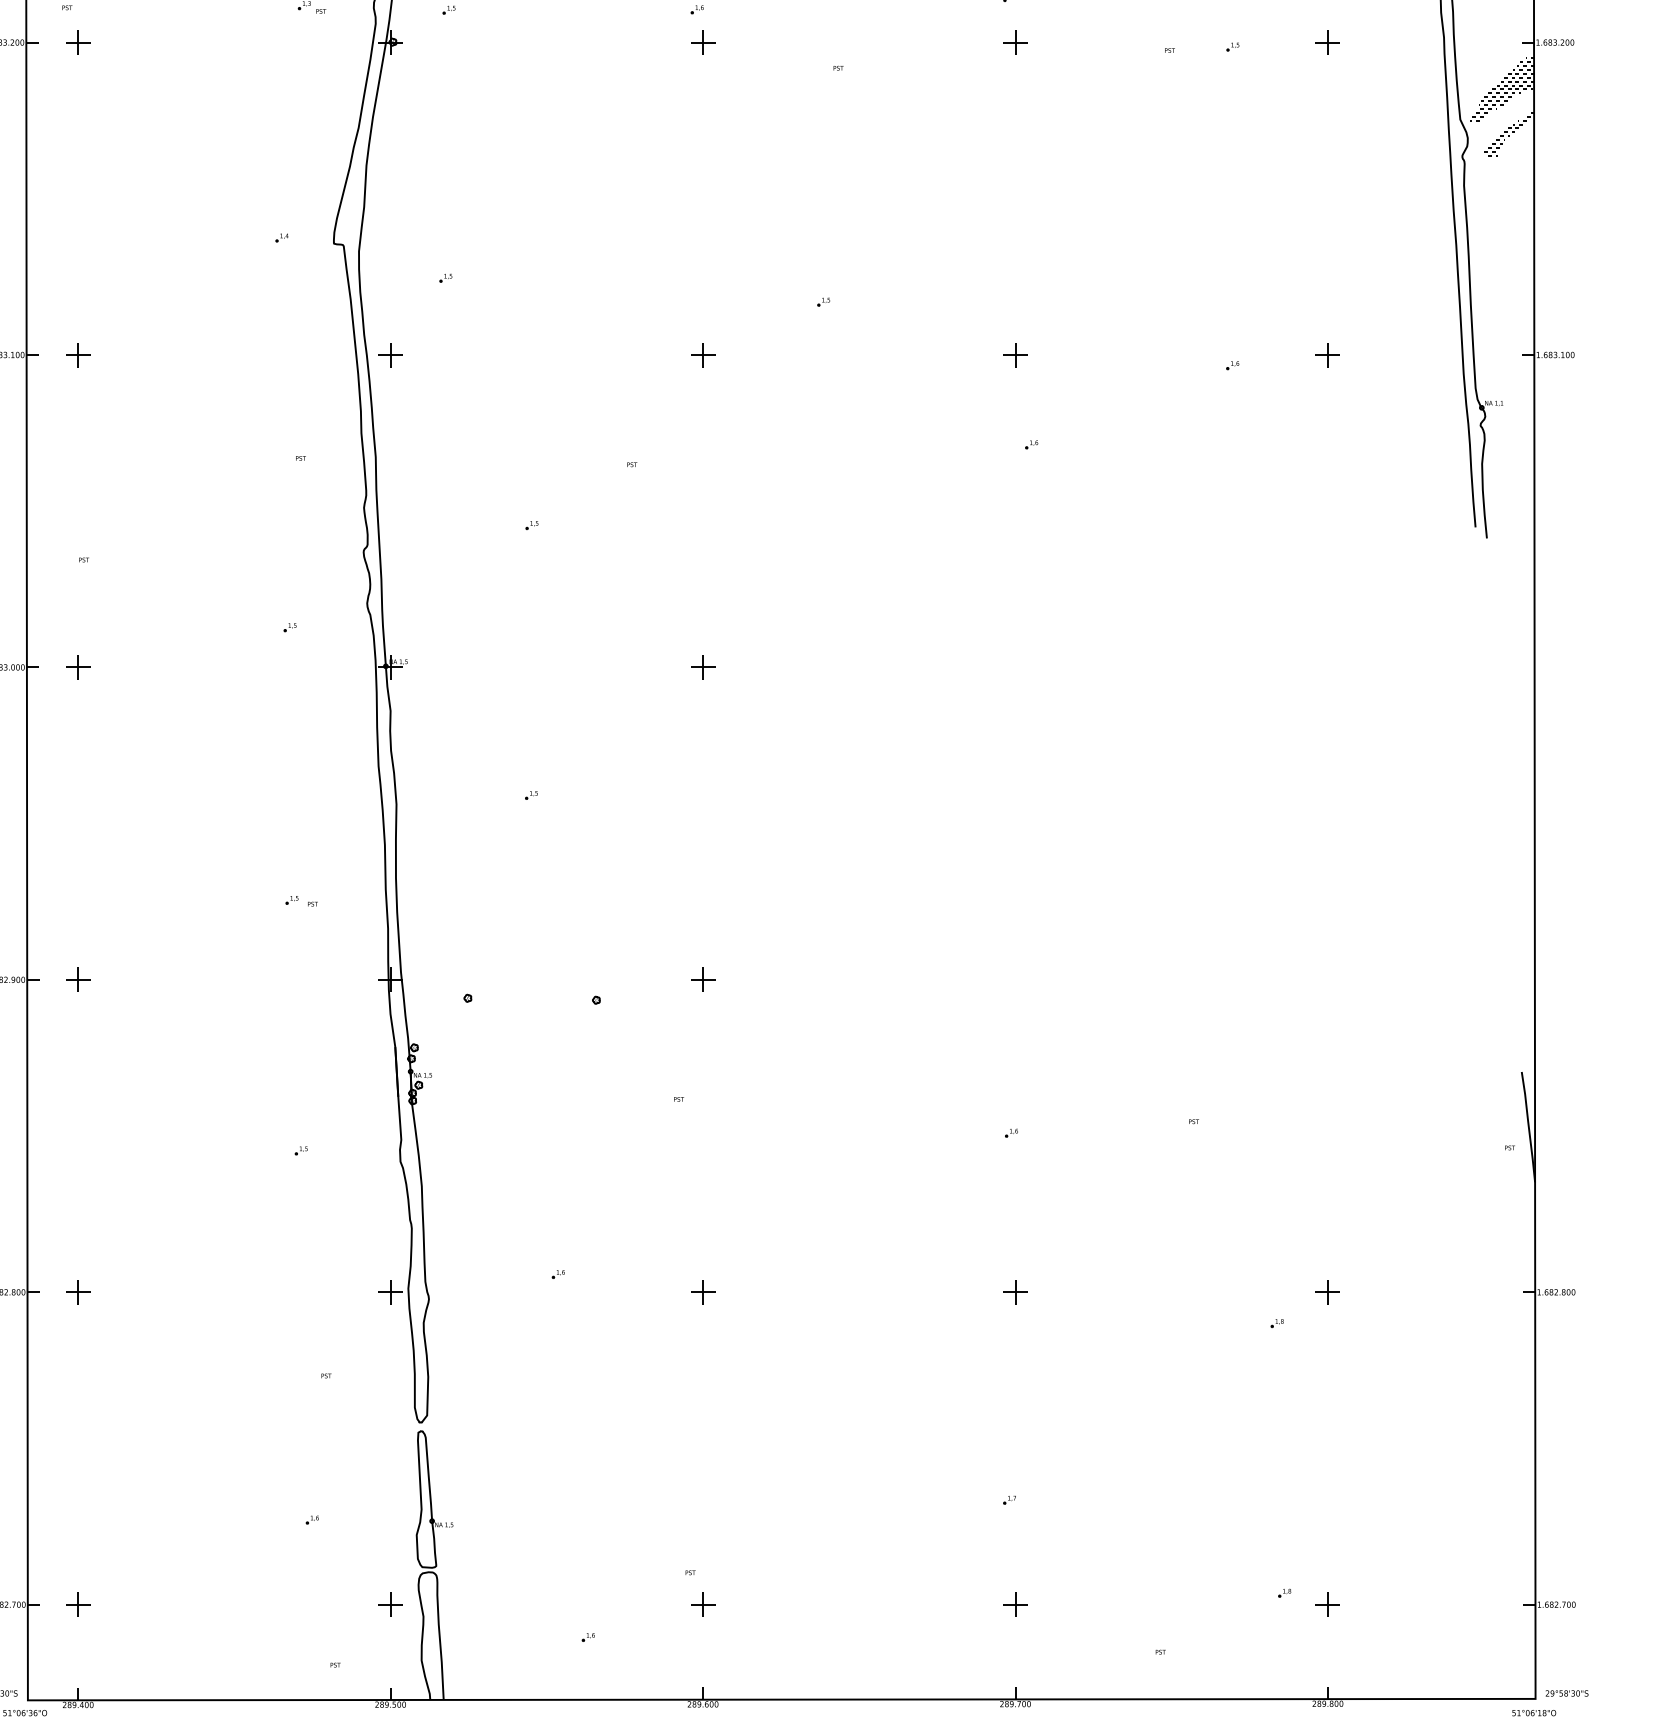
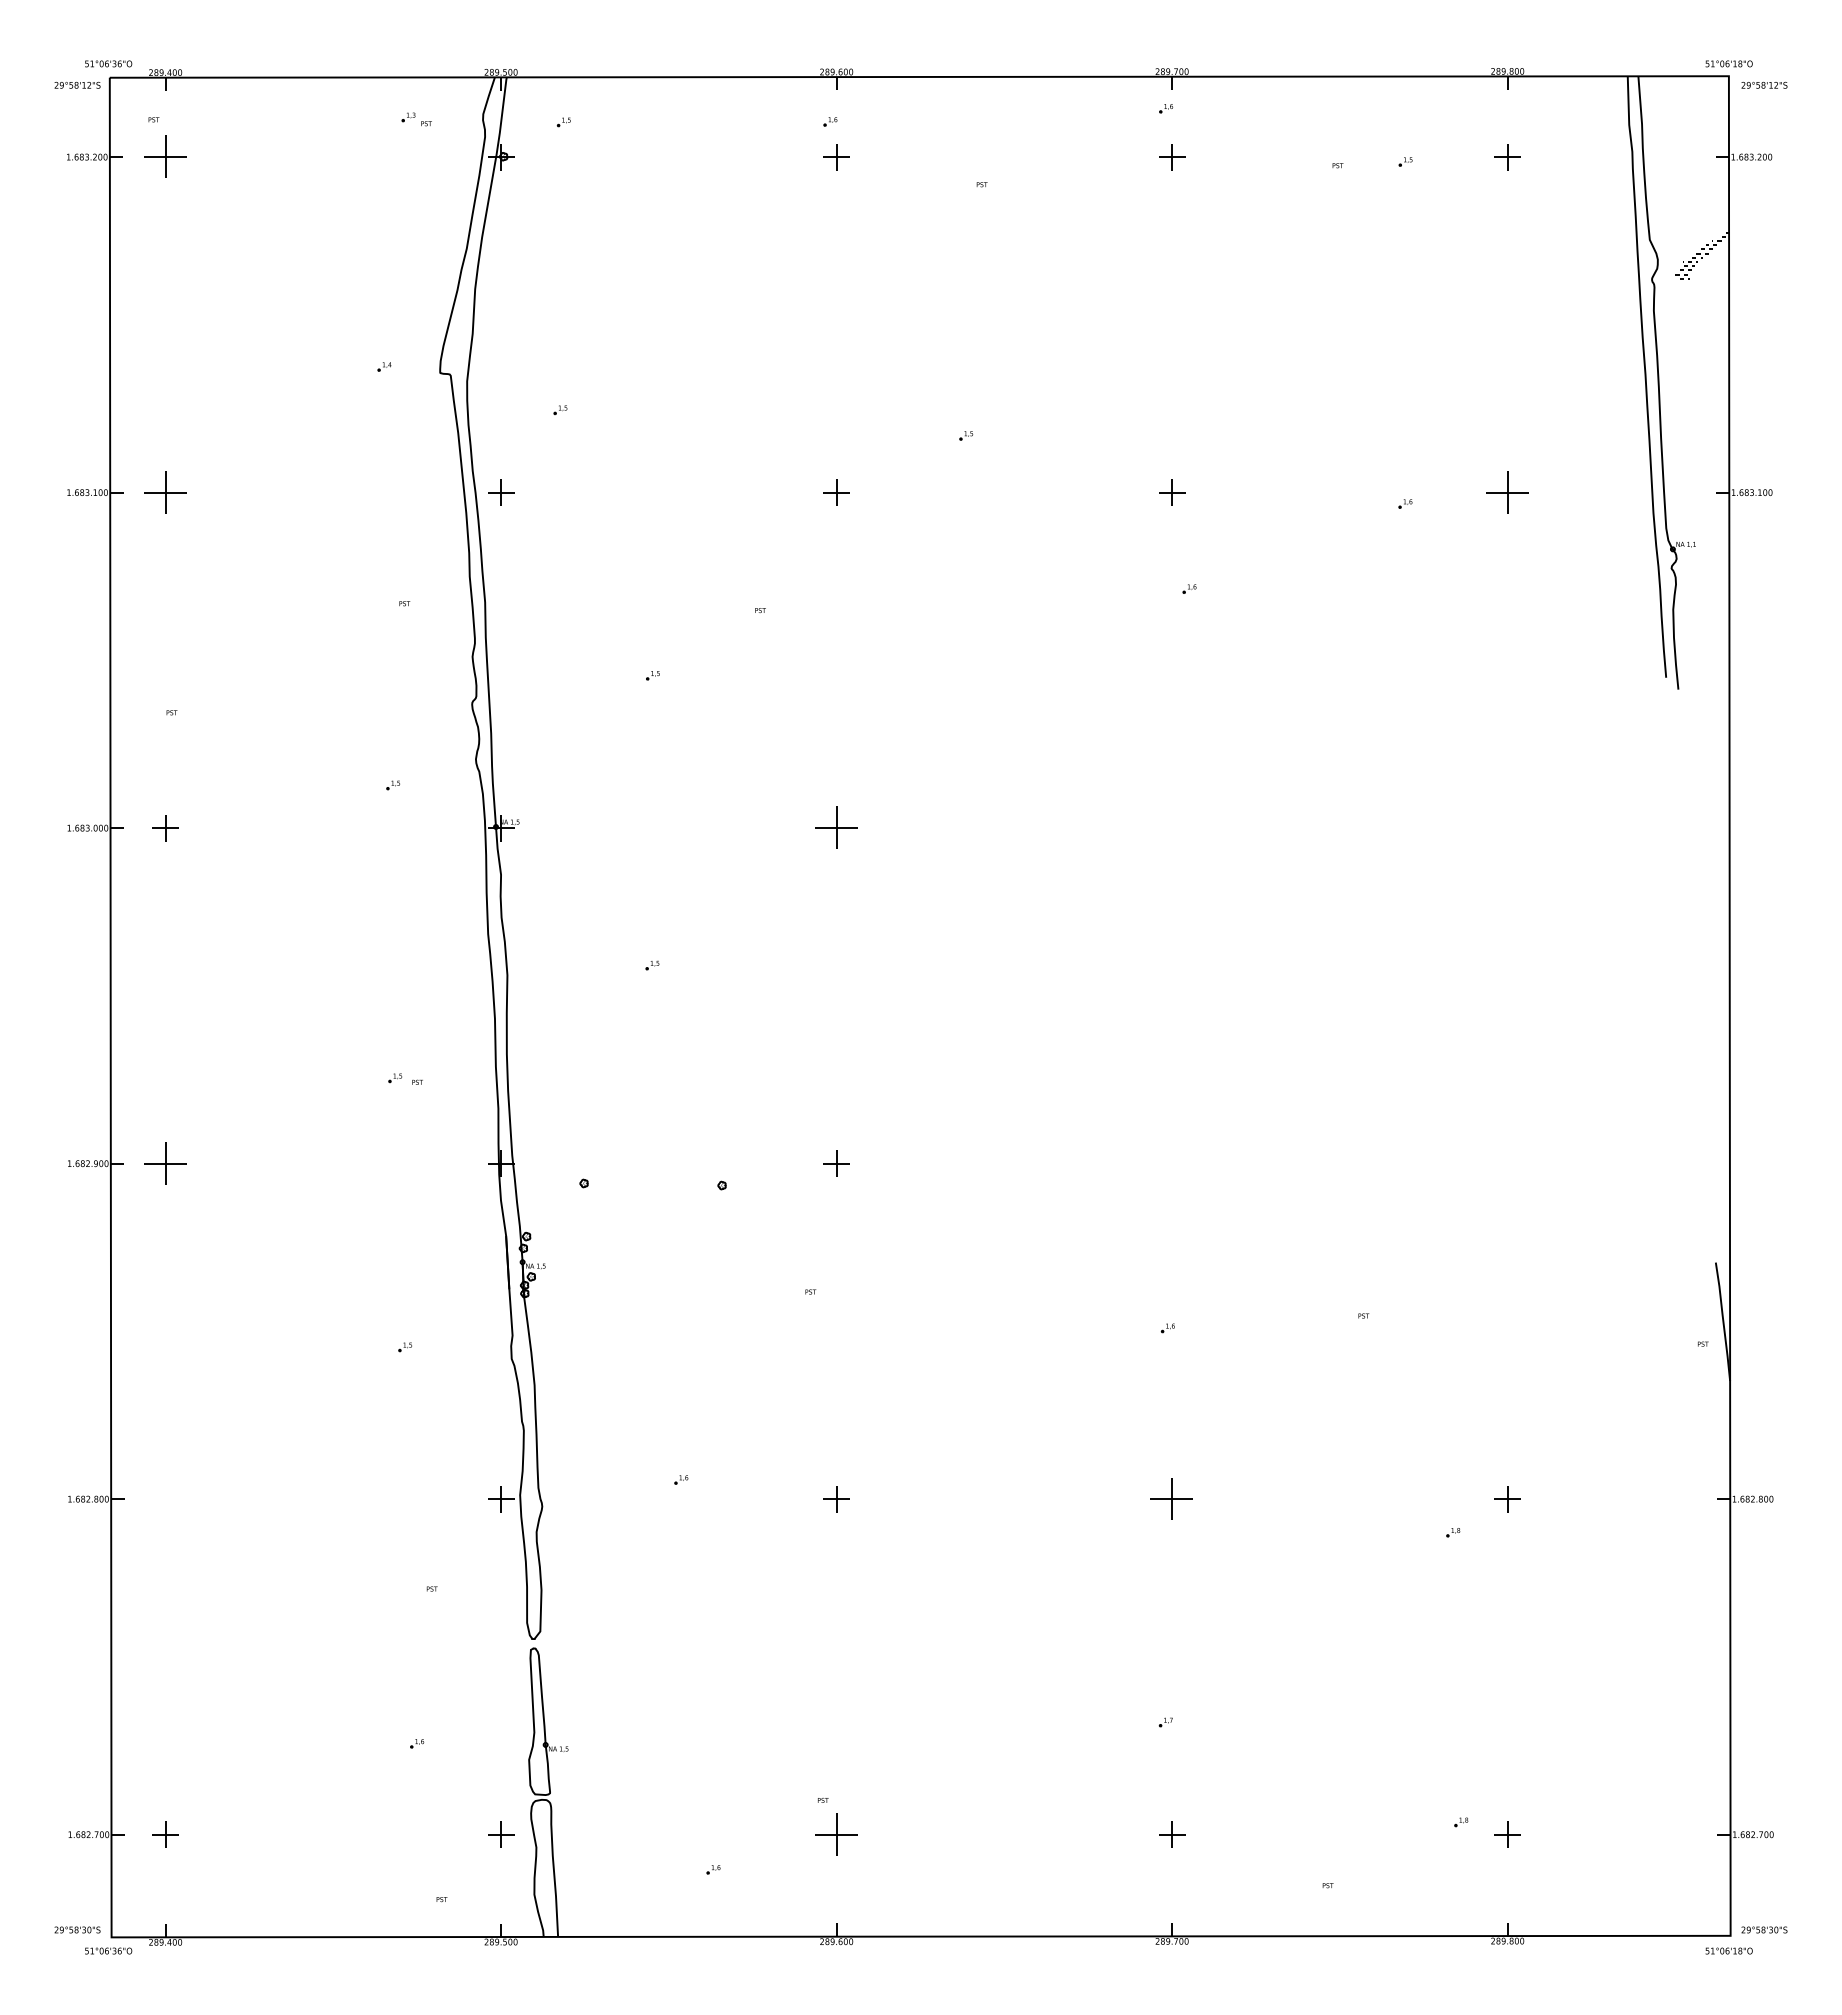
part: (78, 42) -> (165, 157), size x1.6
hatch: (1501, 89) -> (1694, 207), removed
part: (78, 354) -> (165, 492), size x1.6
part: (1327, 354) -> (1507, 492), size x1.6
part: (702, 667) -> (836, 828), size x1.6
part: (78, 979) -> (165, 1163), size x1.6
part: (78, 1292) -> (165, 1499), removed
part: (1015, 1292) -> (1172, 1499), size x1.6
part: (702, 1604) -> (836, 1834), size x1.6

